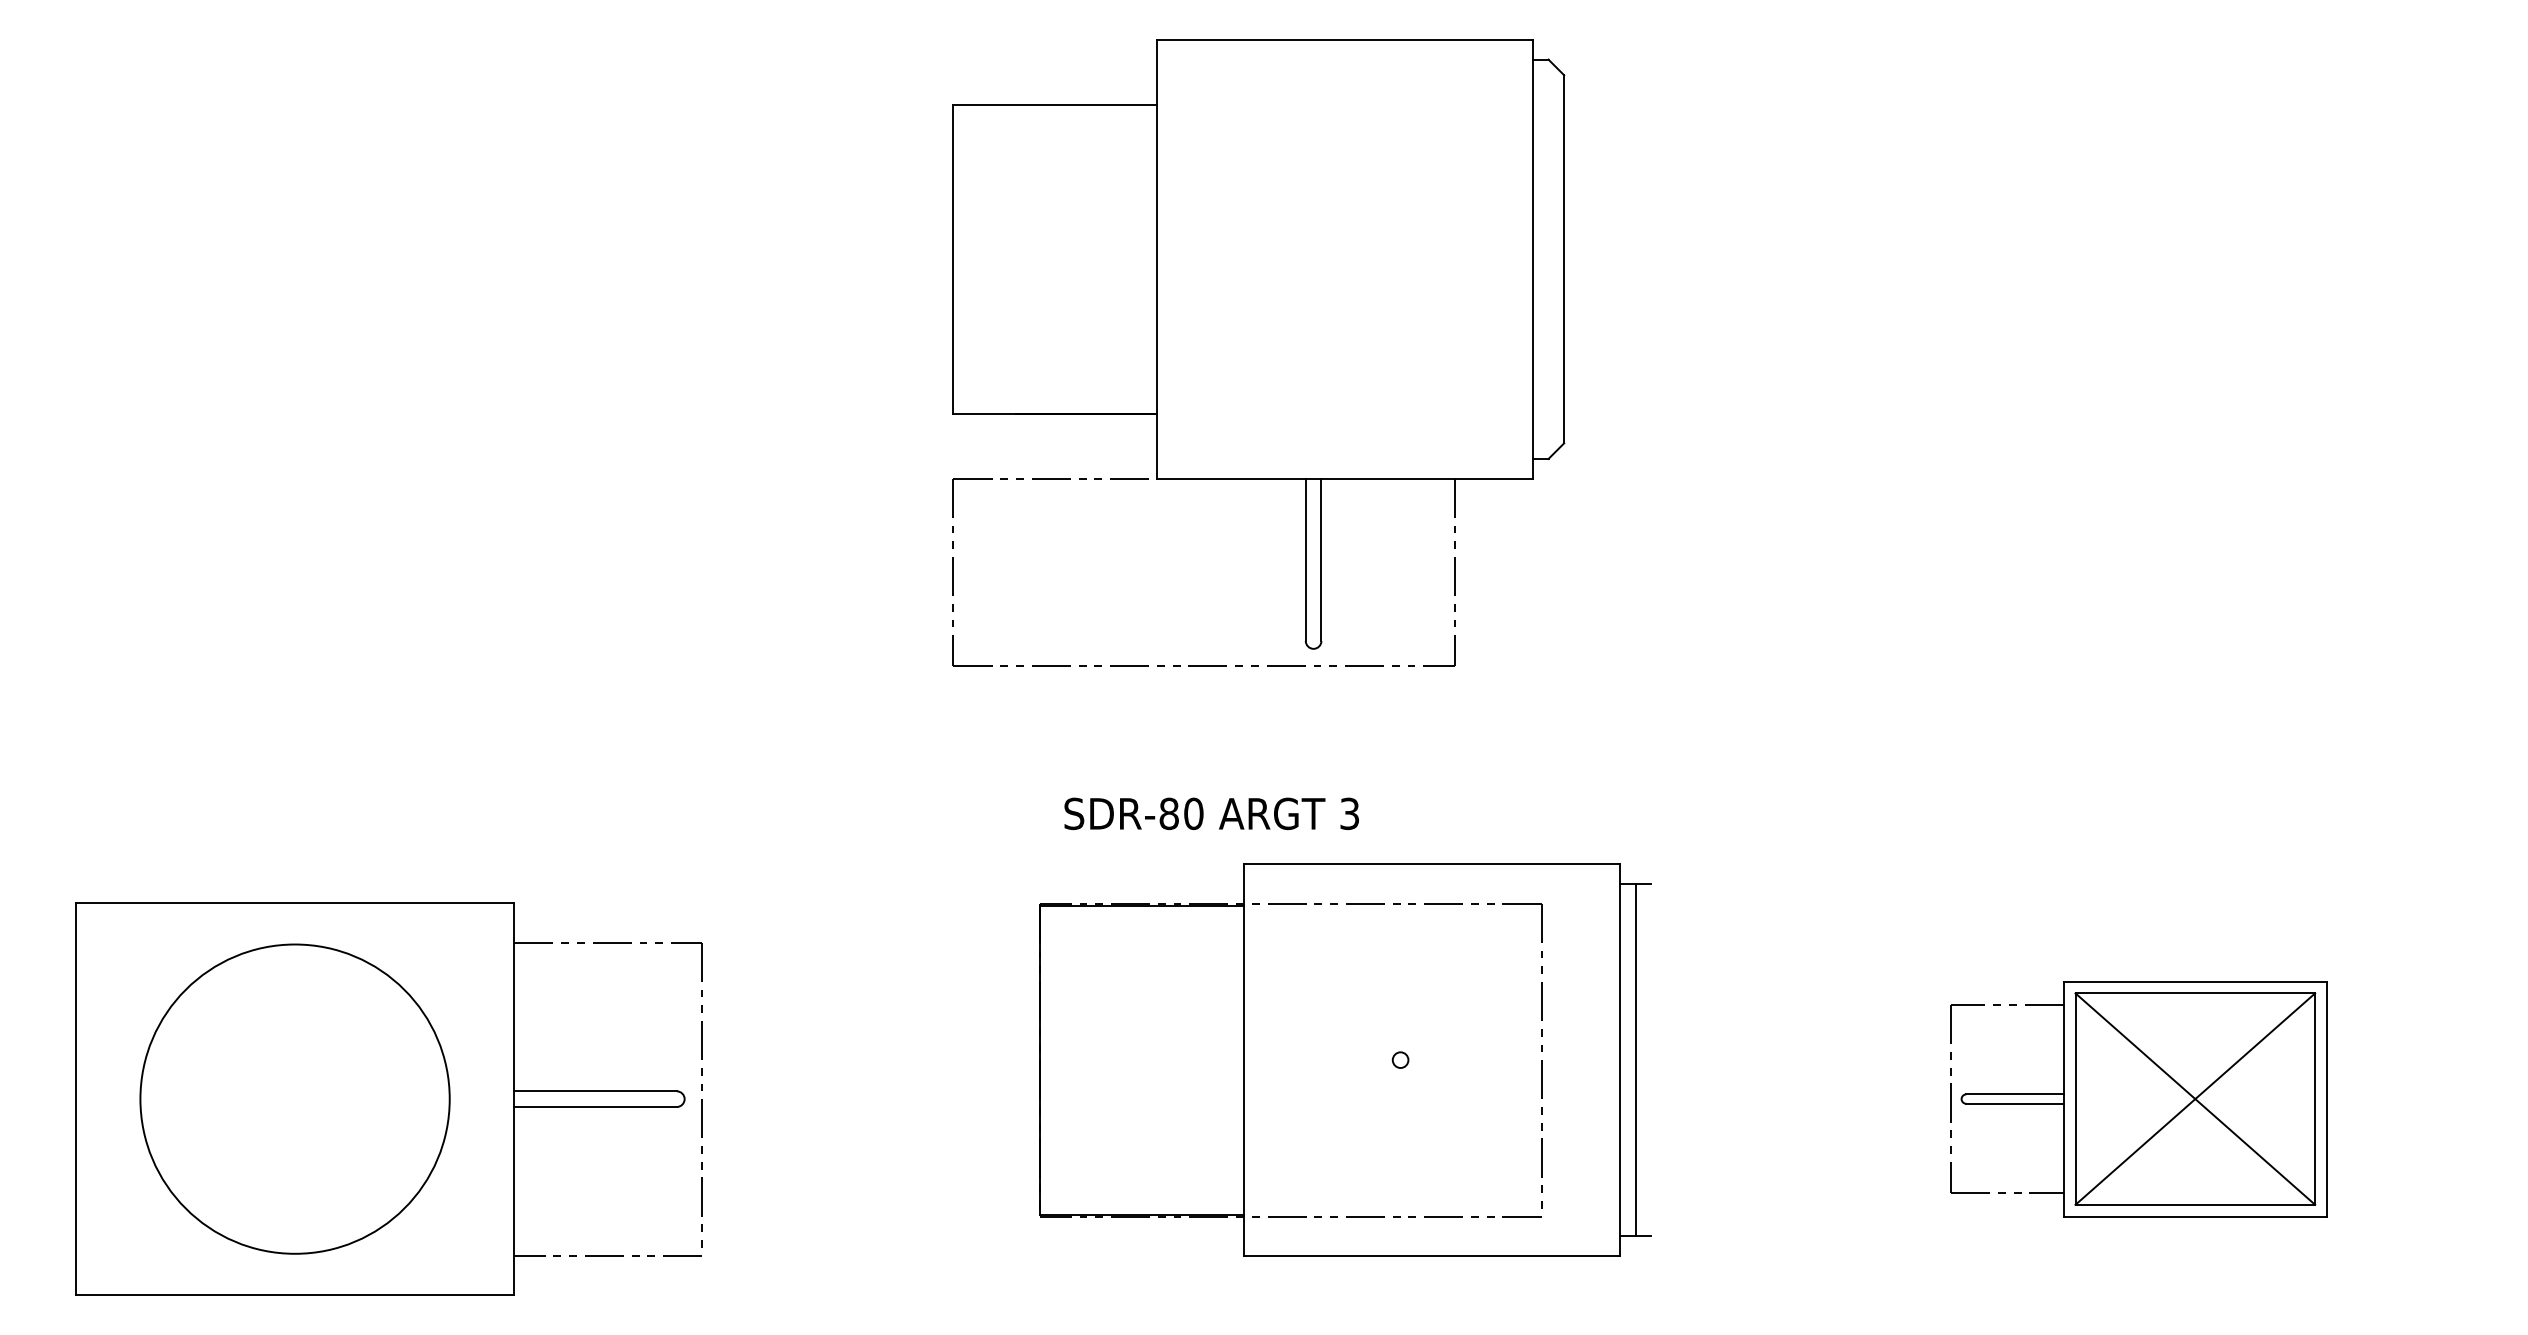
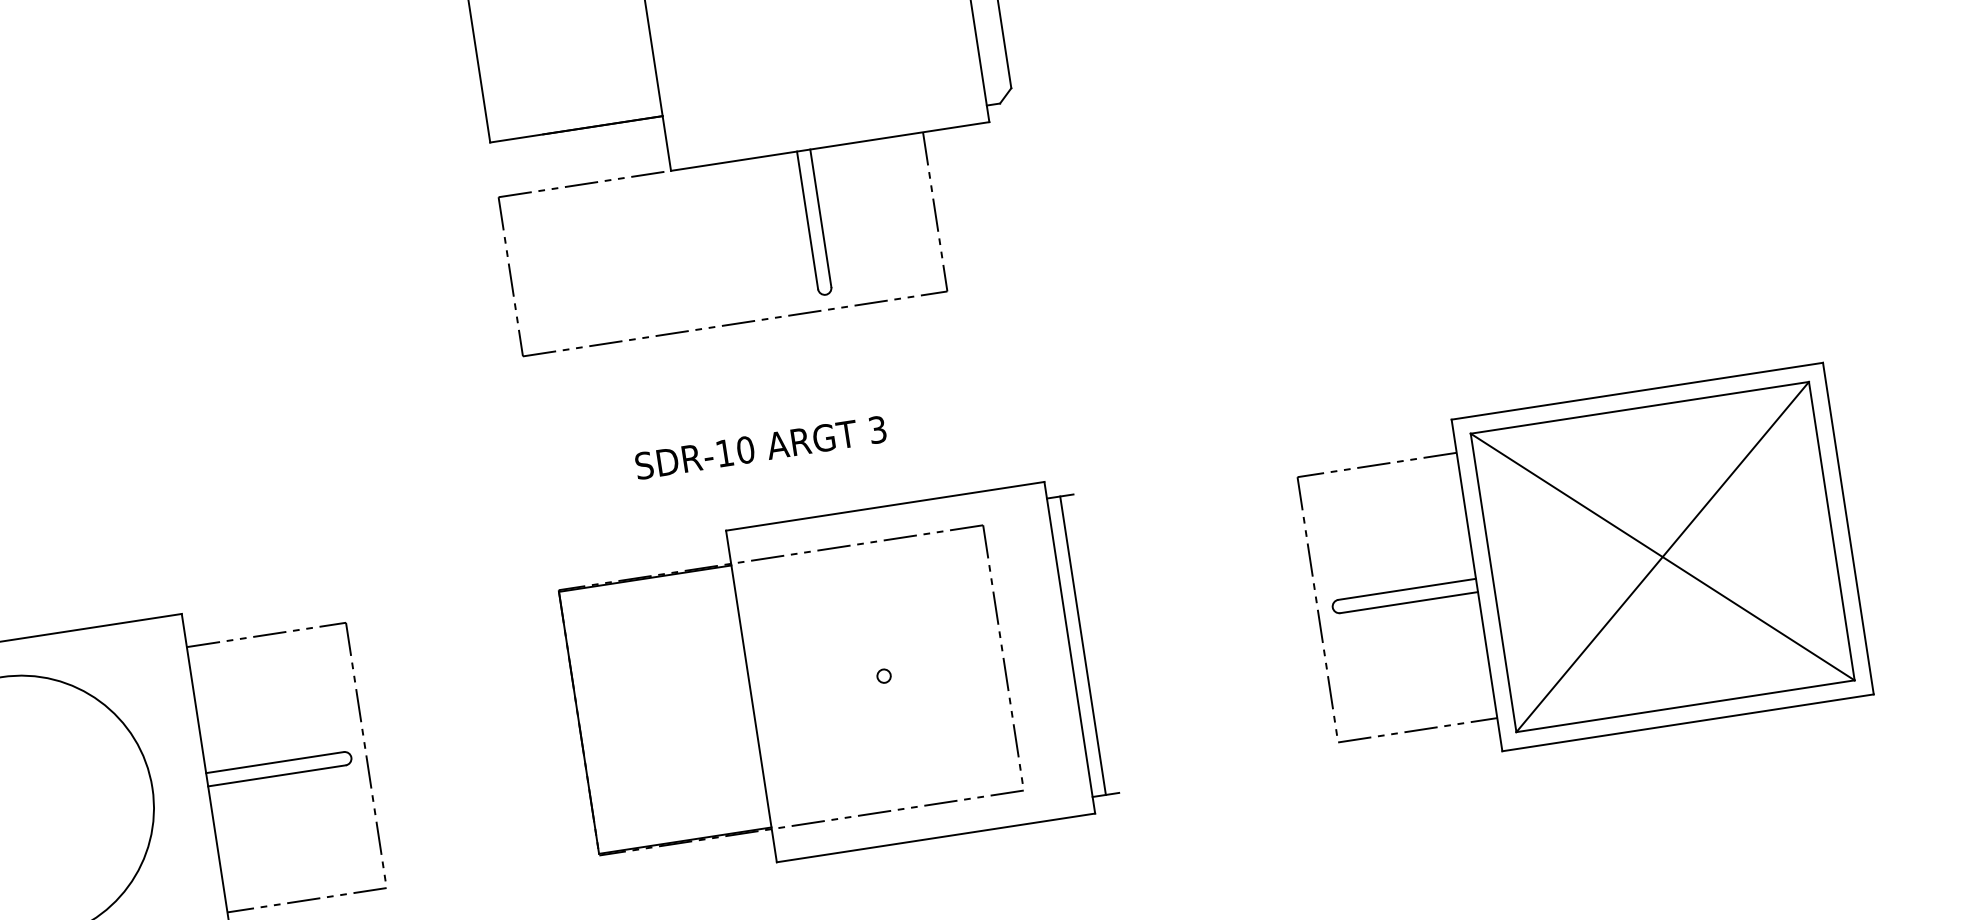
text: (1168, 813) -> (724, 453), SDR-80 -> SDR-10
part: (1345, 1059) -> (837, 682), moved
part: (2138, 1098) -> (1582, 568), size x1.67

